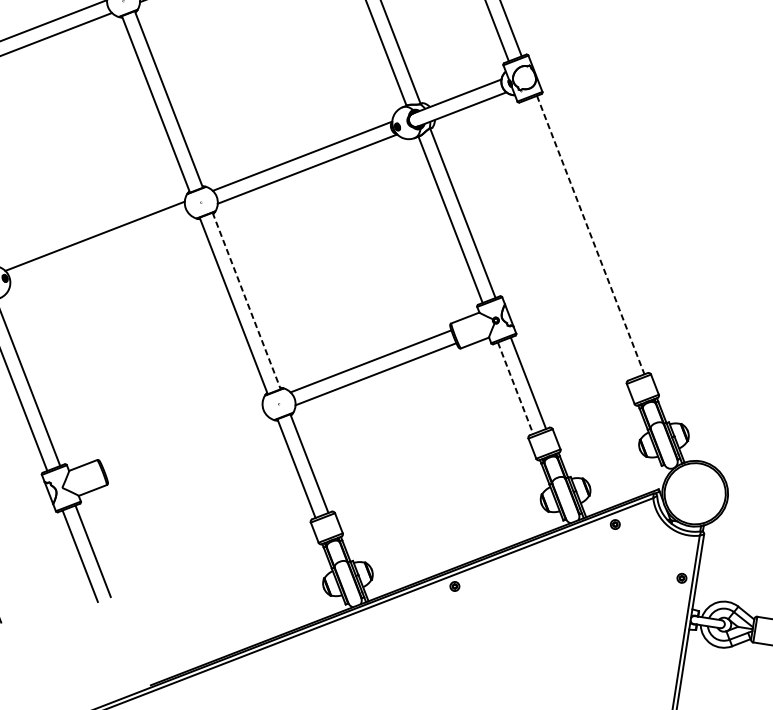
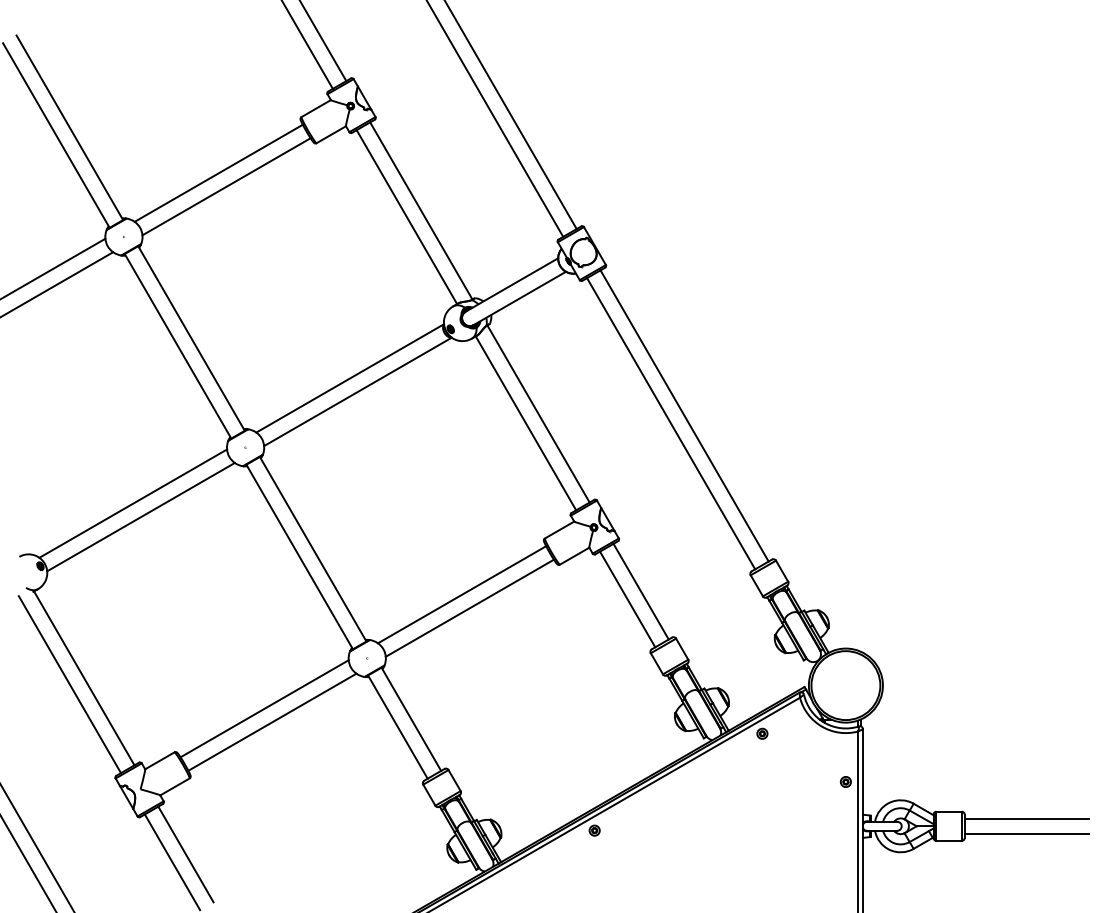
line: (590, 235) -> (684, 416), dashed -> solid
line: (578, 239) -> (671, 423), added
line: (99, 248) -> (140, 516), added
line: (246, 301) -> (313, 549), dashed -> solid
line: (515, 388) -> (627, 599), dashed -> solid
line: (182, 433) -> (264, 708), added
line: (187, 446) -> (272, 721), added

